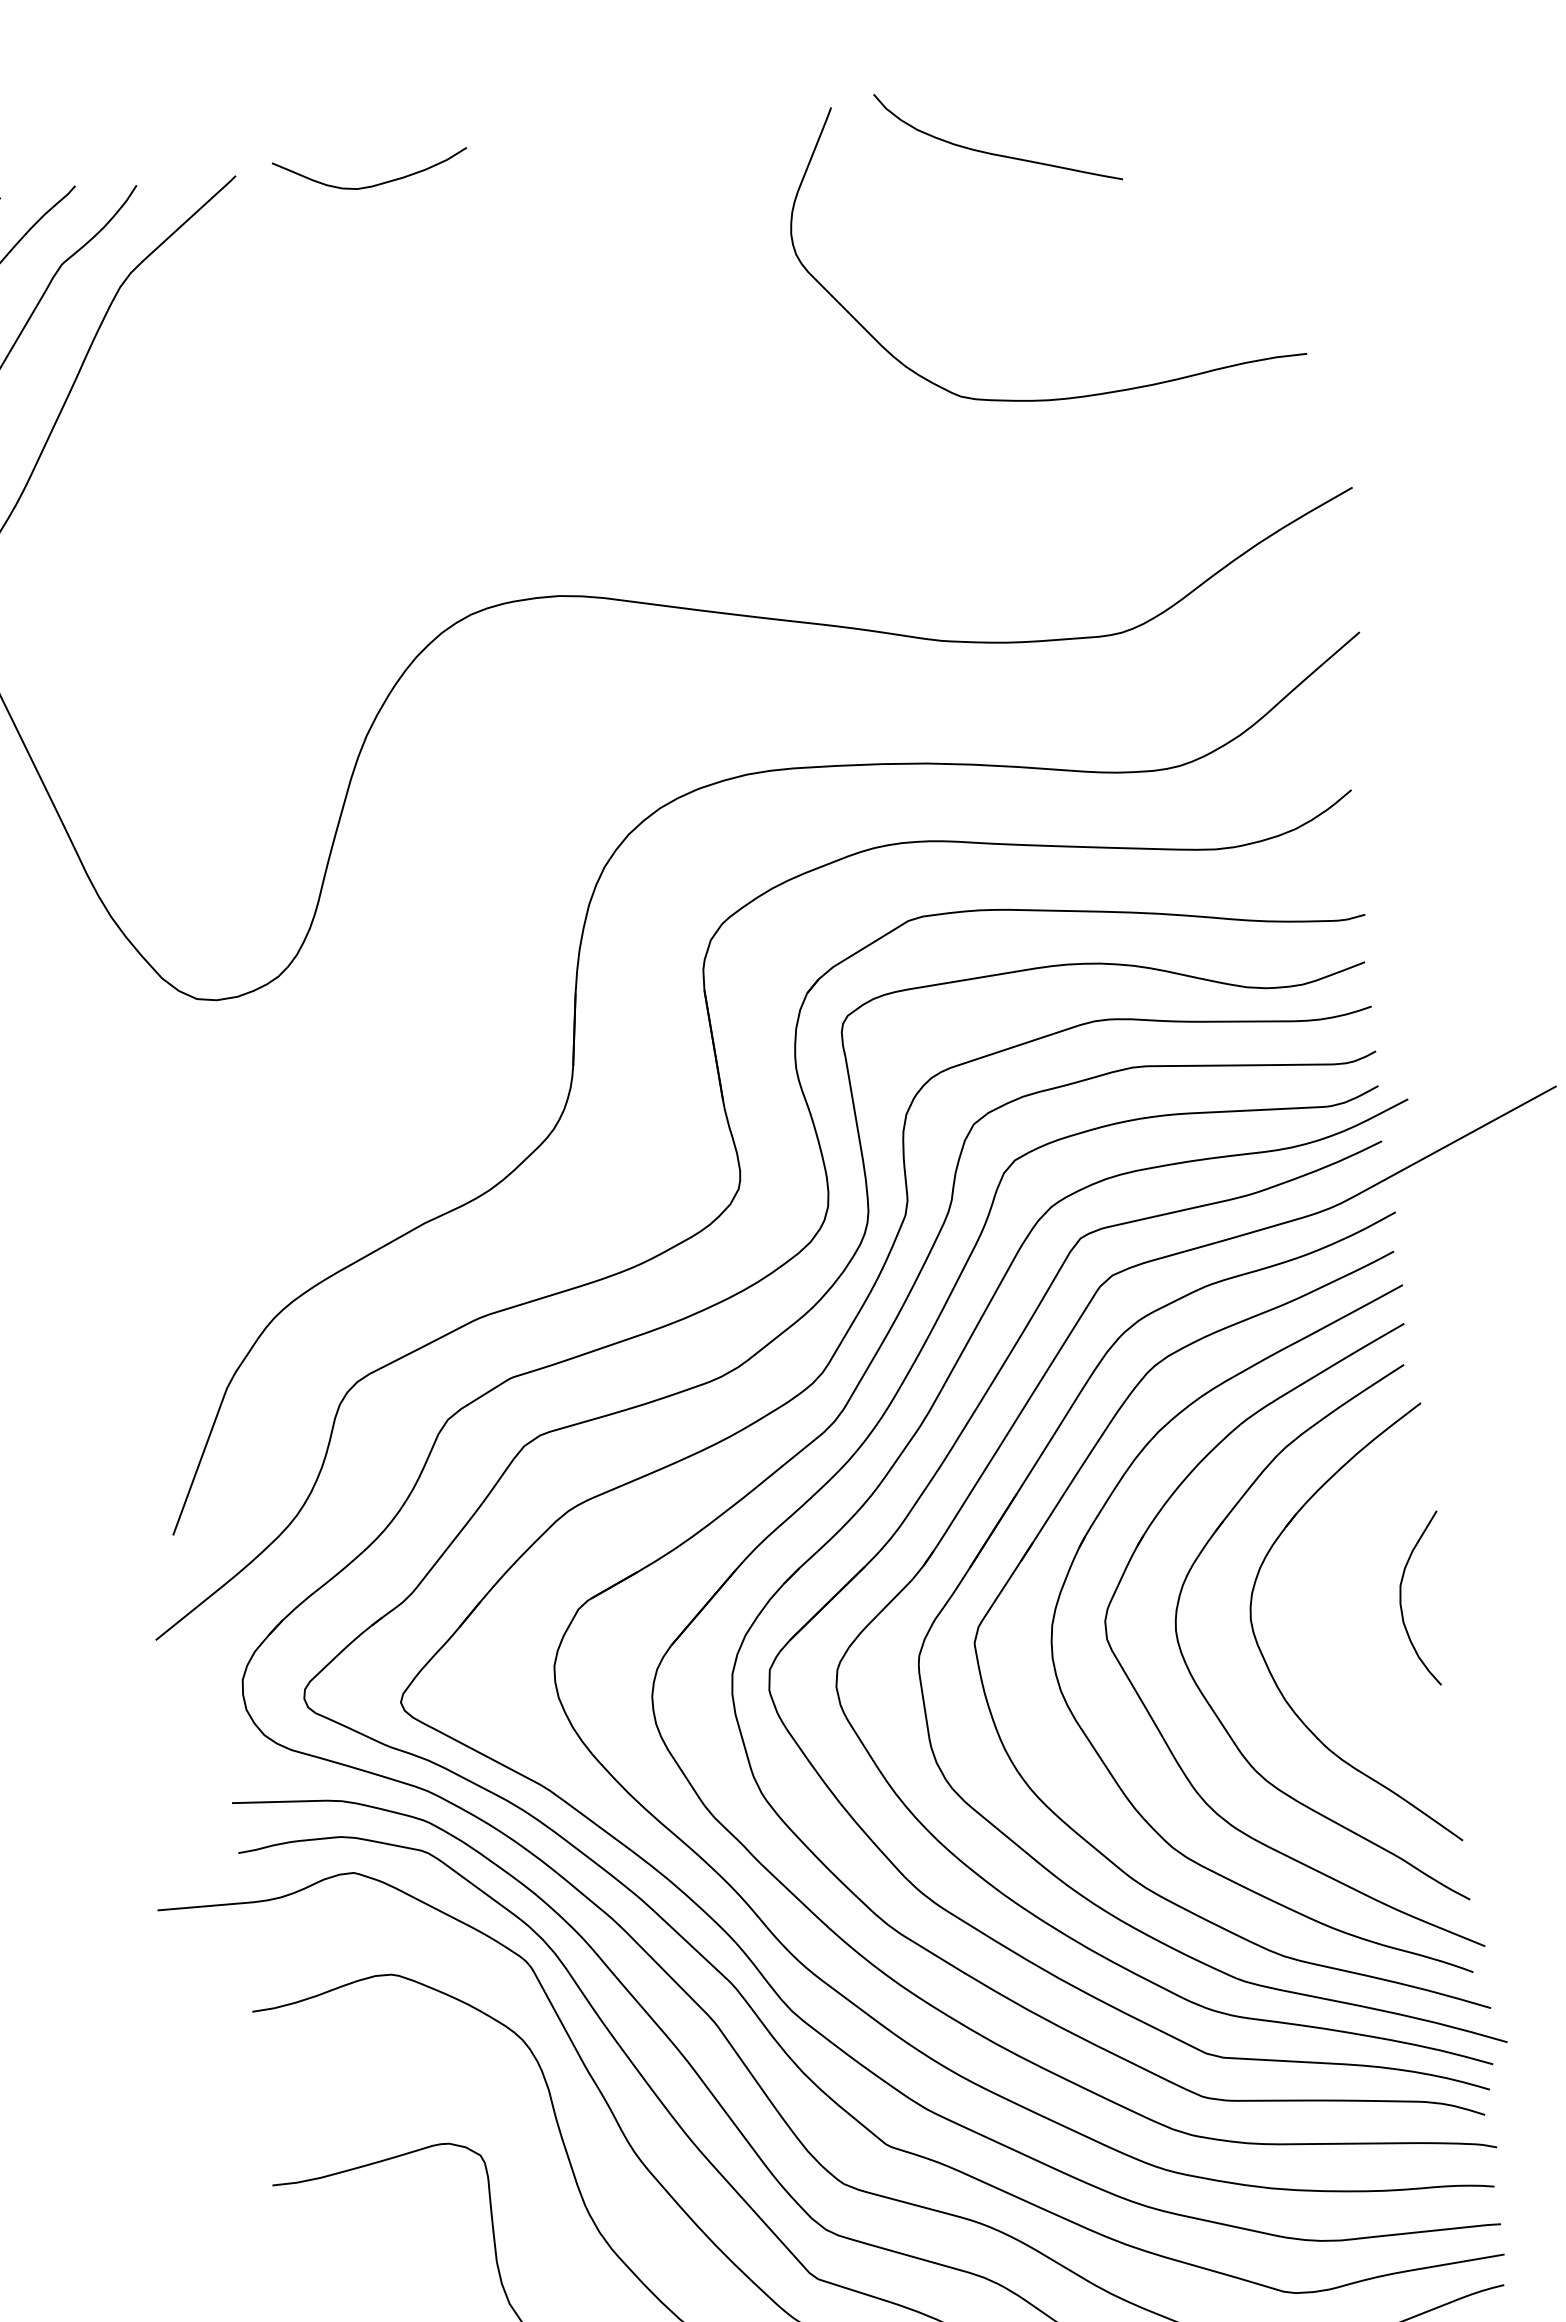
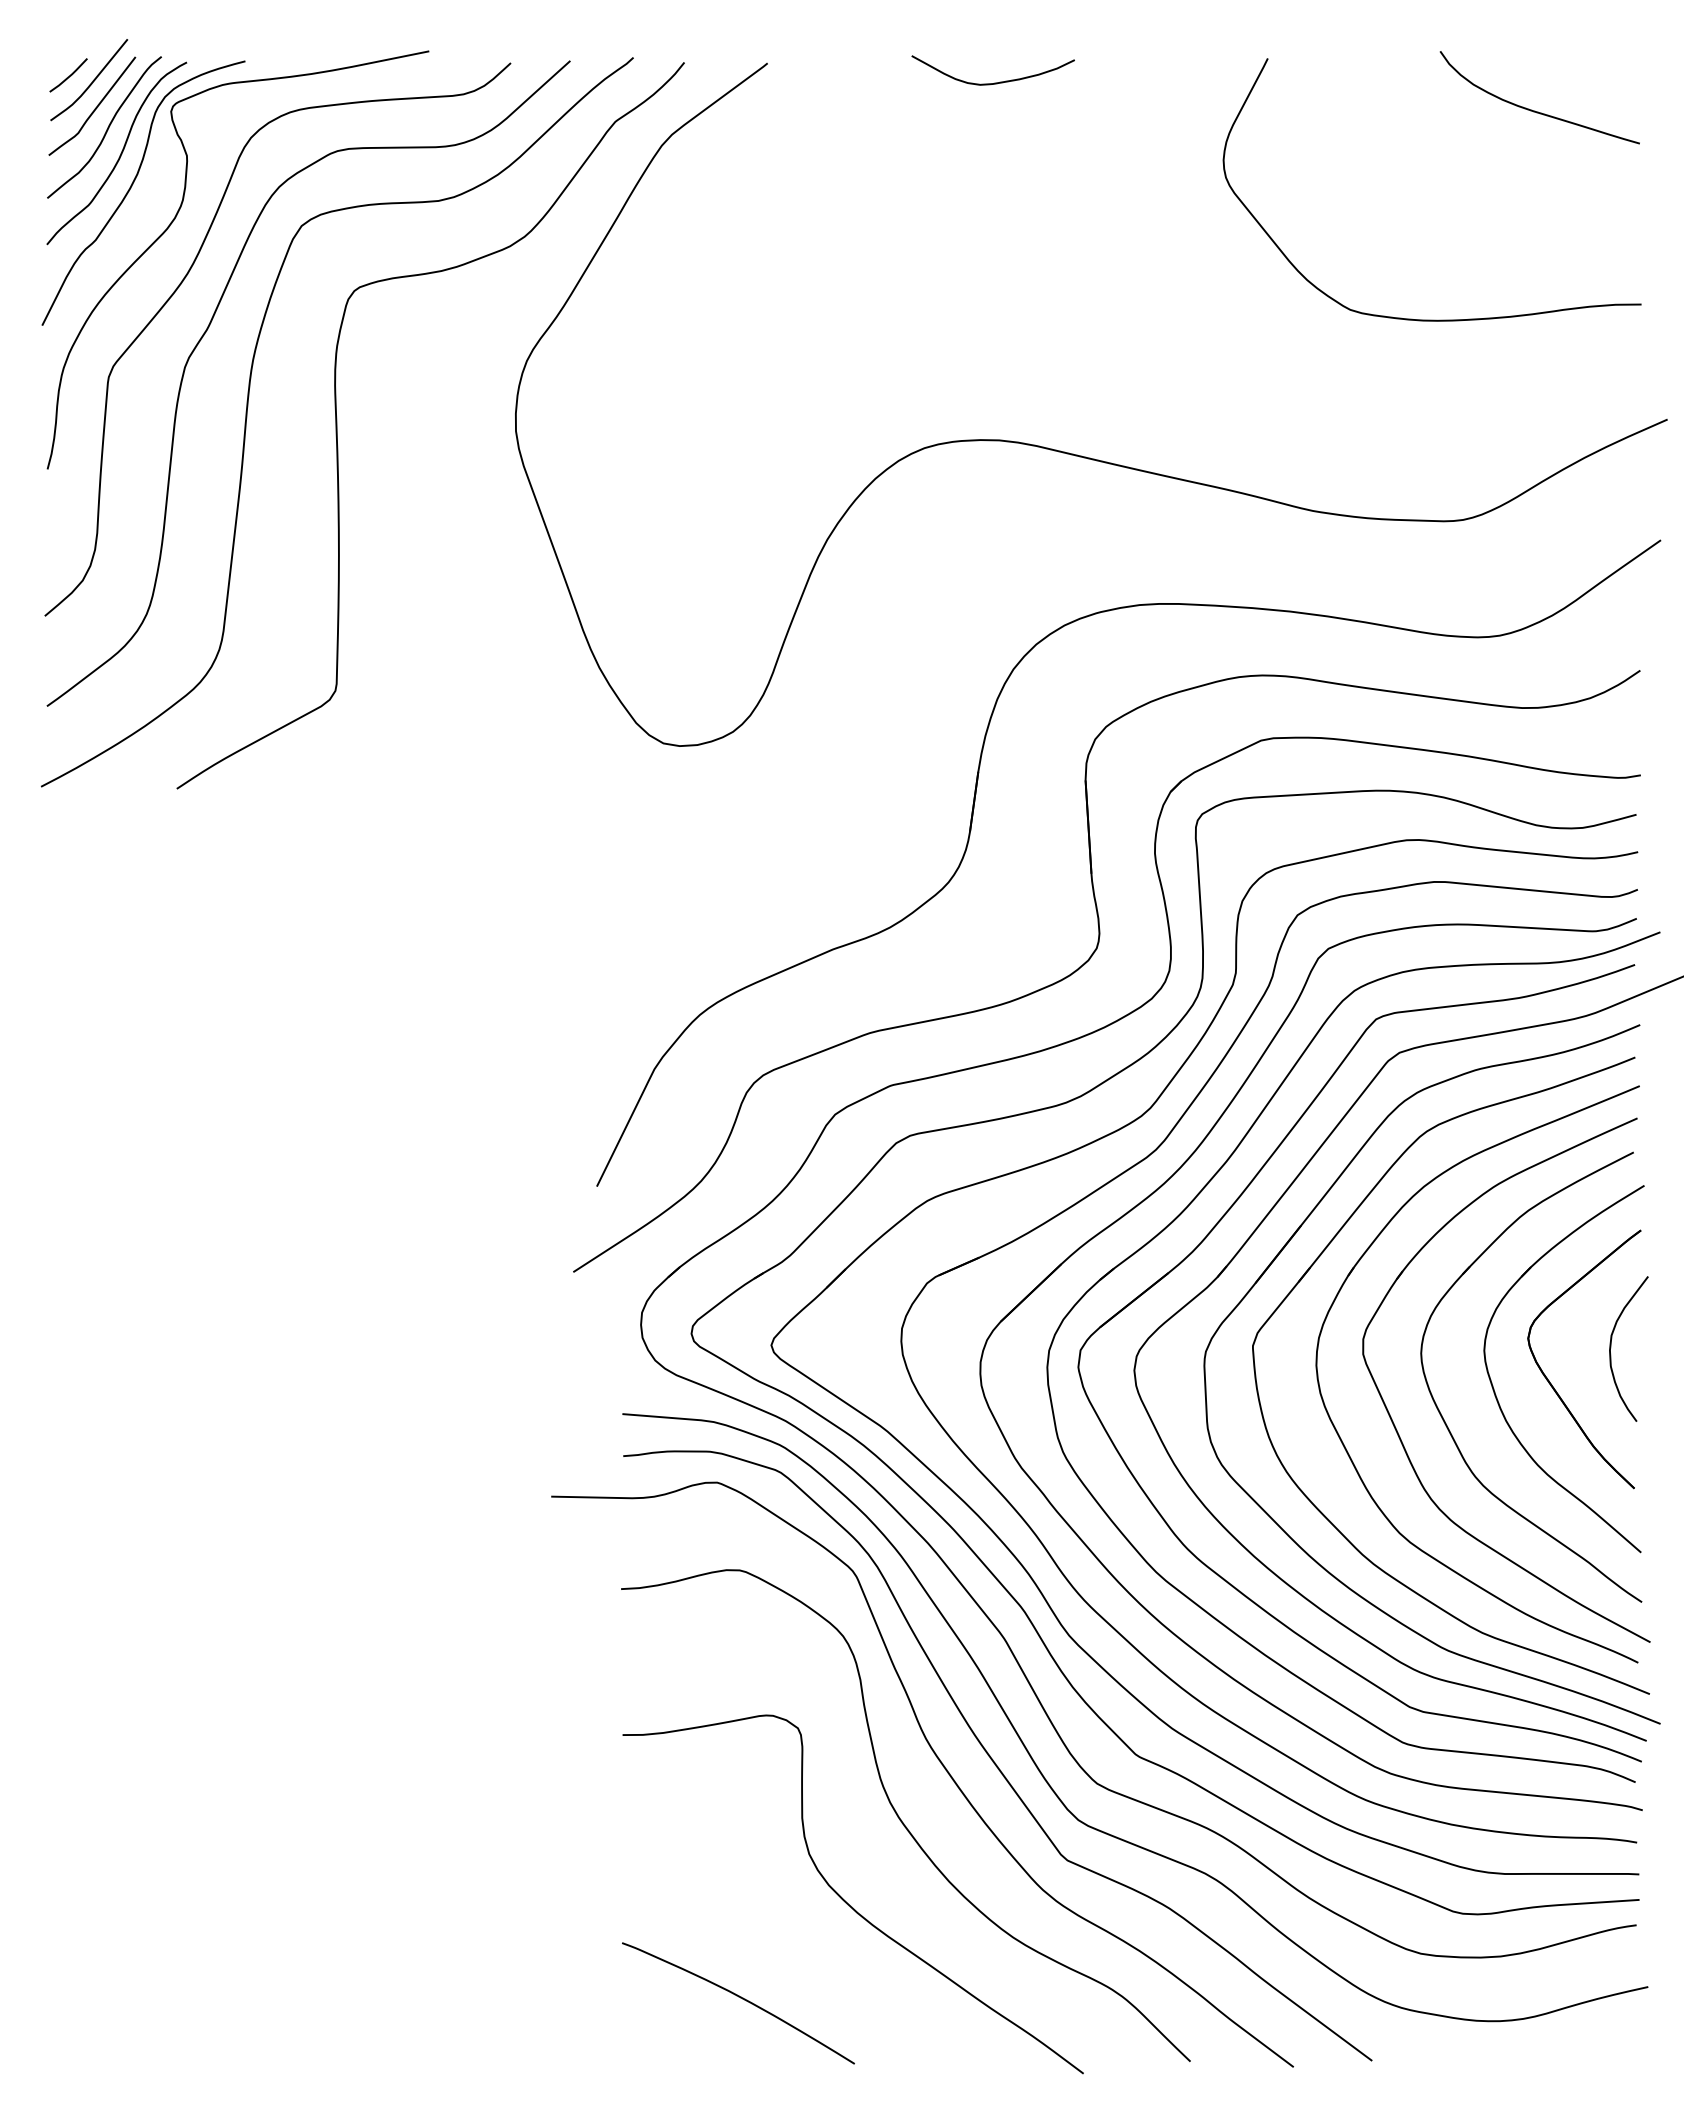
curve: (994, 152) -> (1535, 110), moved
curve: (373, 184) -> (994, 82), moved
part: (1336, 1651) -> (1552, 1384), added

